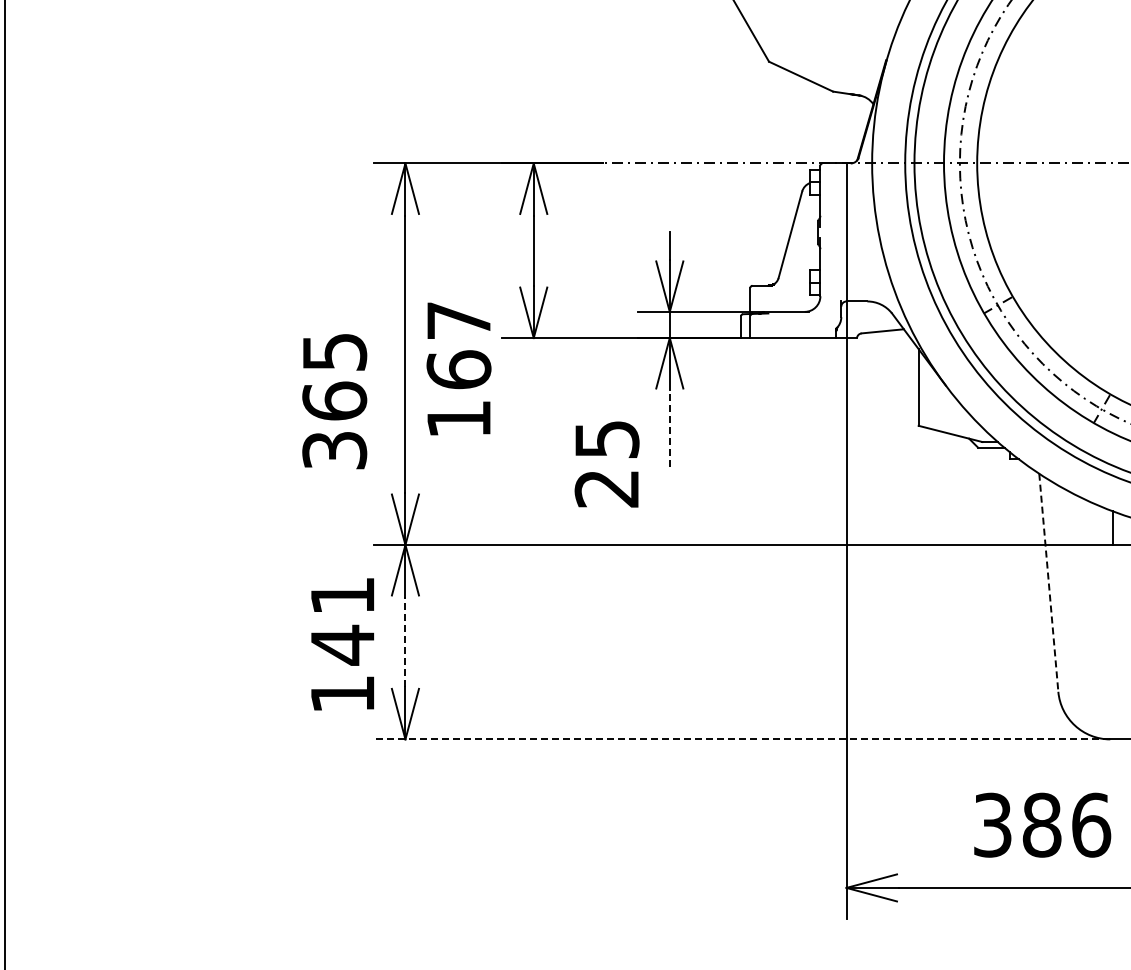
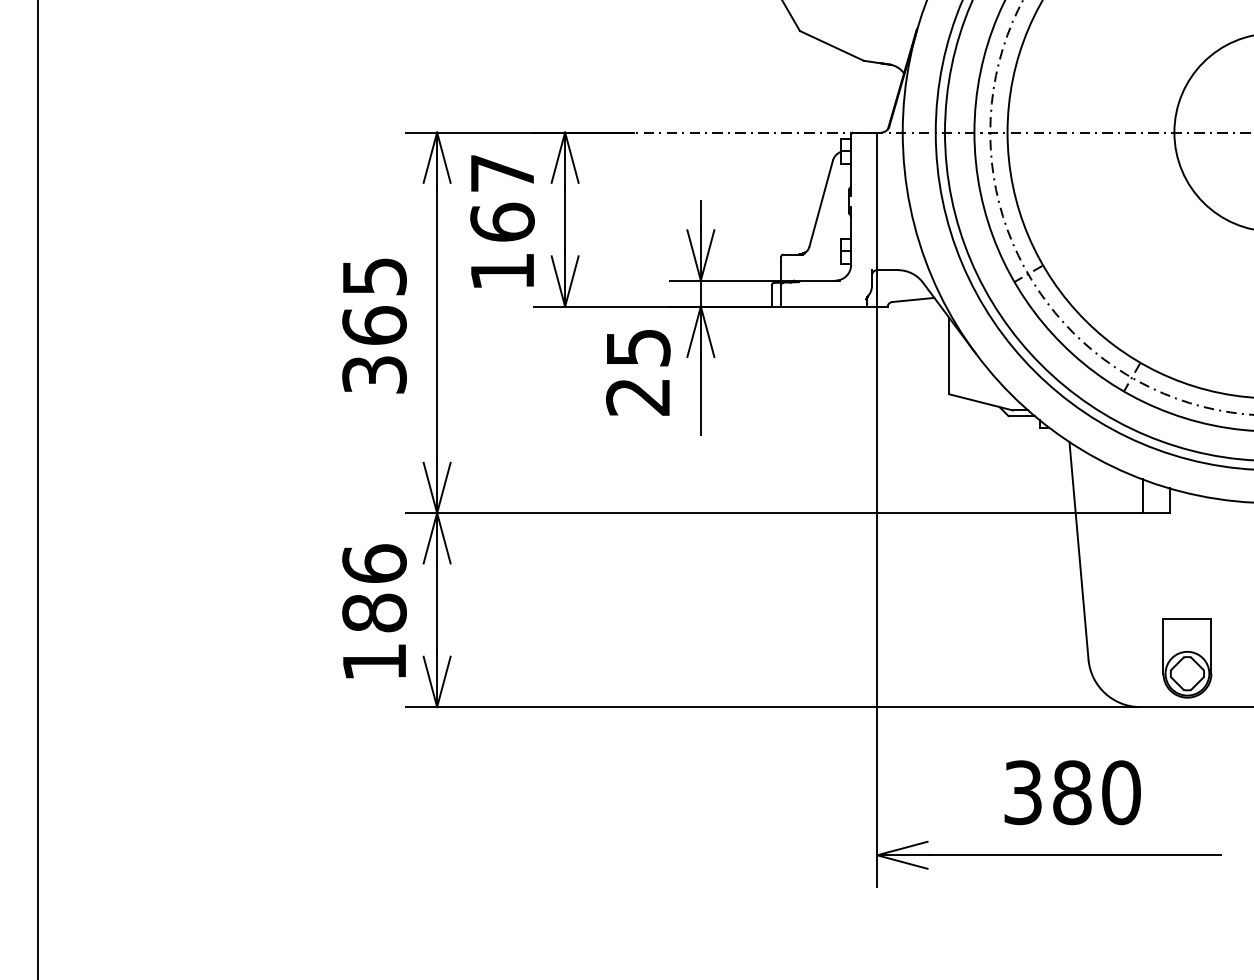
text: (458, 368) -> (502, 221), moved
text: (334, 401) -> (374, 325), moved
line: (669, 428) -> (700, 396), dashed -> solid
text: (607, 464) -> (638, 372), moved
line: (1049, 583) -> (1079, 551), dashed -> solid
text: (342, 620) -> (374, 588), 141 -> 186
line: (405, 642) -> (437, 610), dashed -> solid
line: (741, 739) -> (772, 707), dashed -> solid
text: (1091, 825) -> (1121, 792), 386 -> 380

